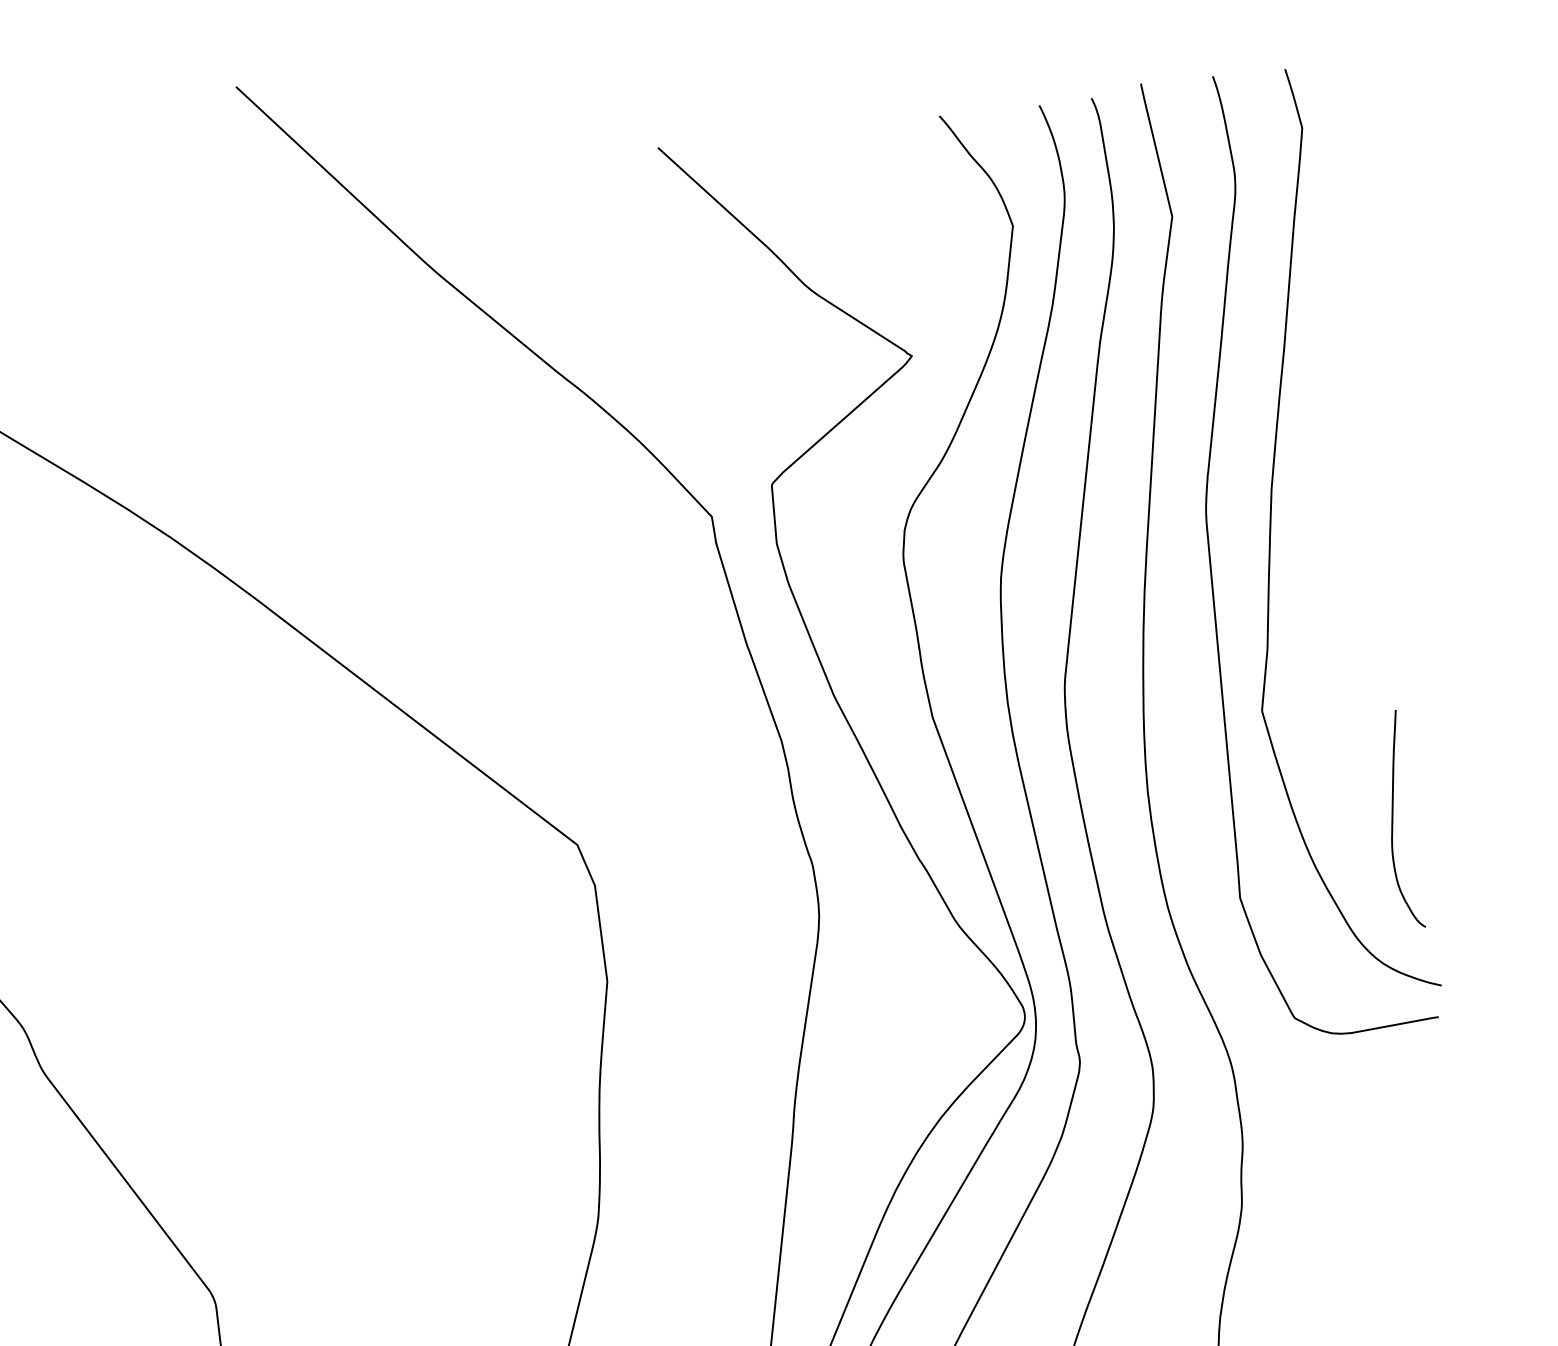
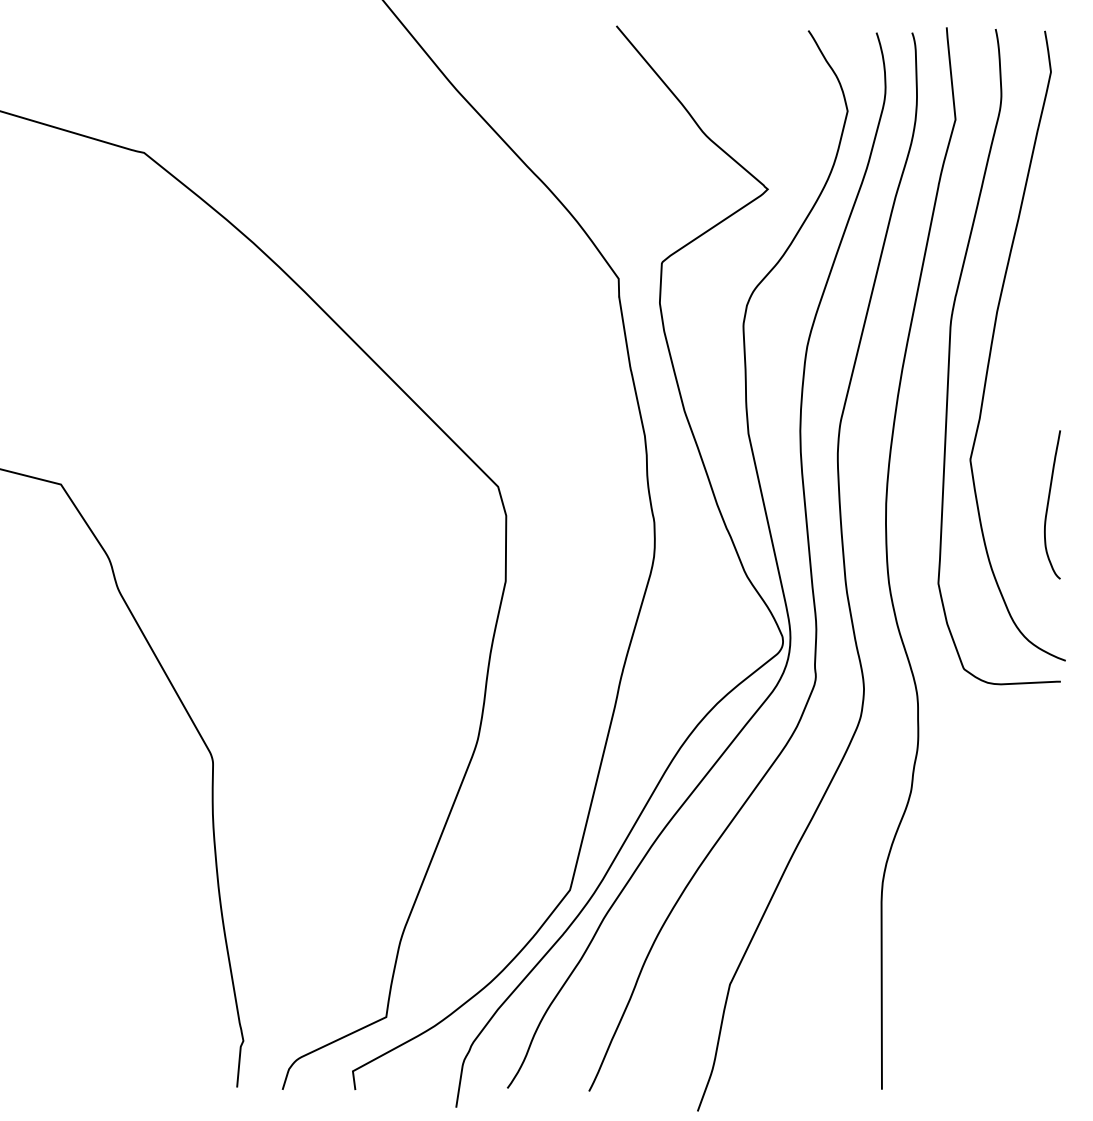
curve: (1393, 820) -> (1048, 504), moved

